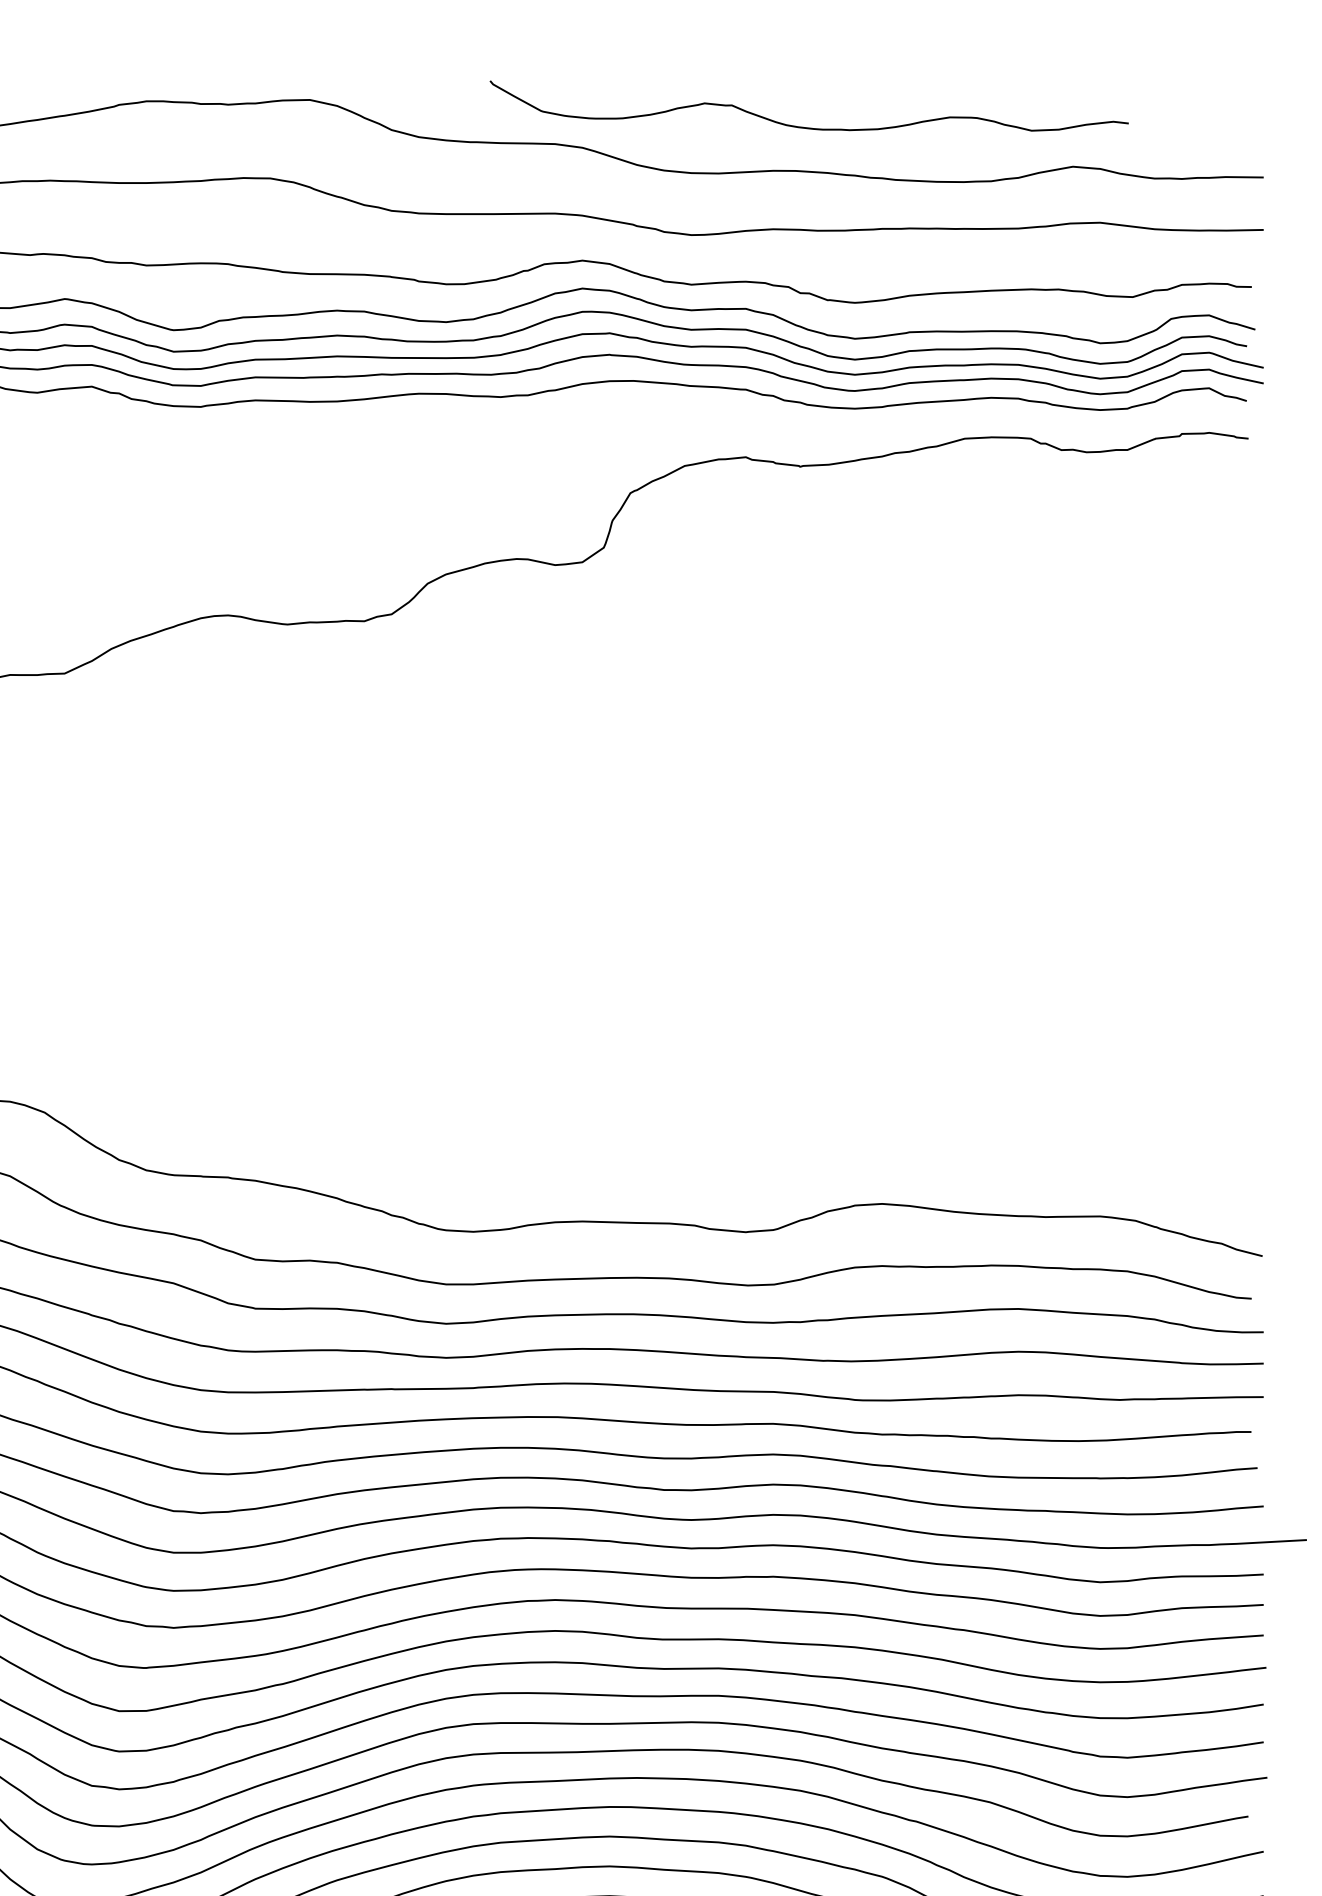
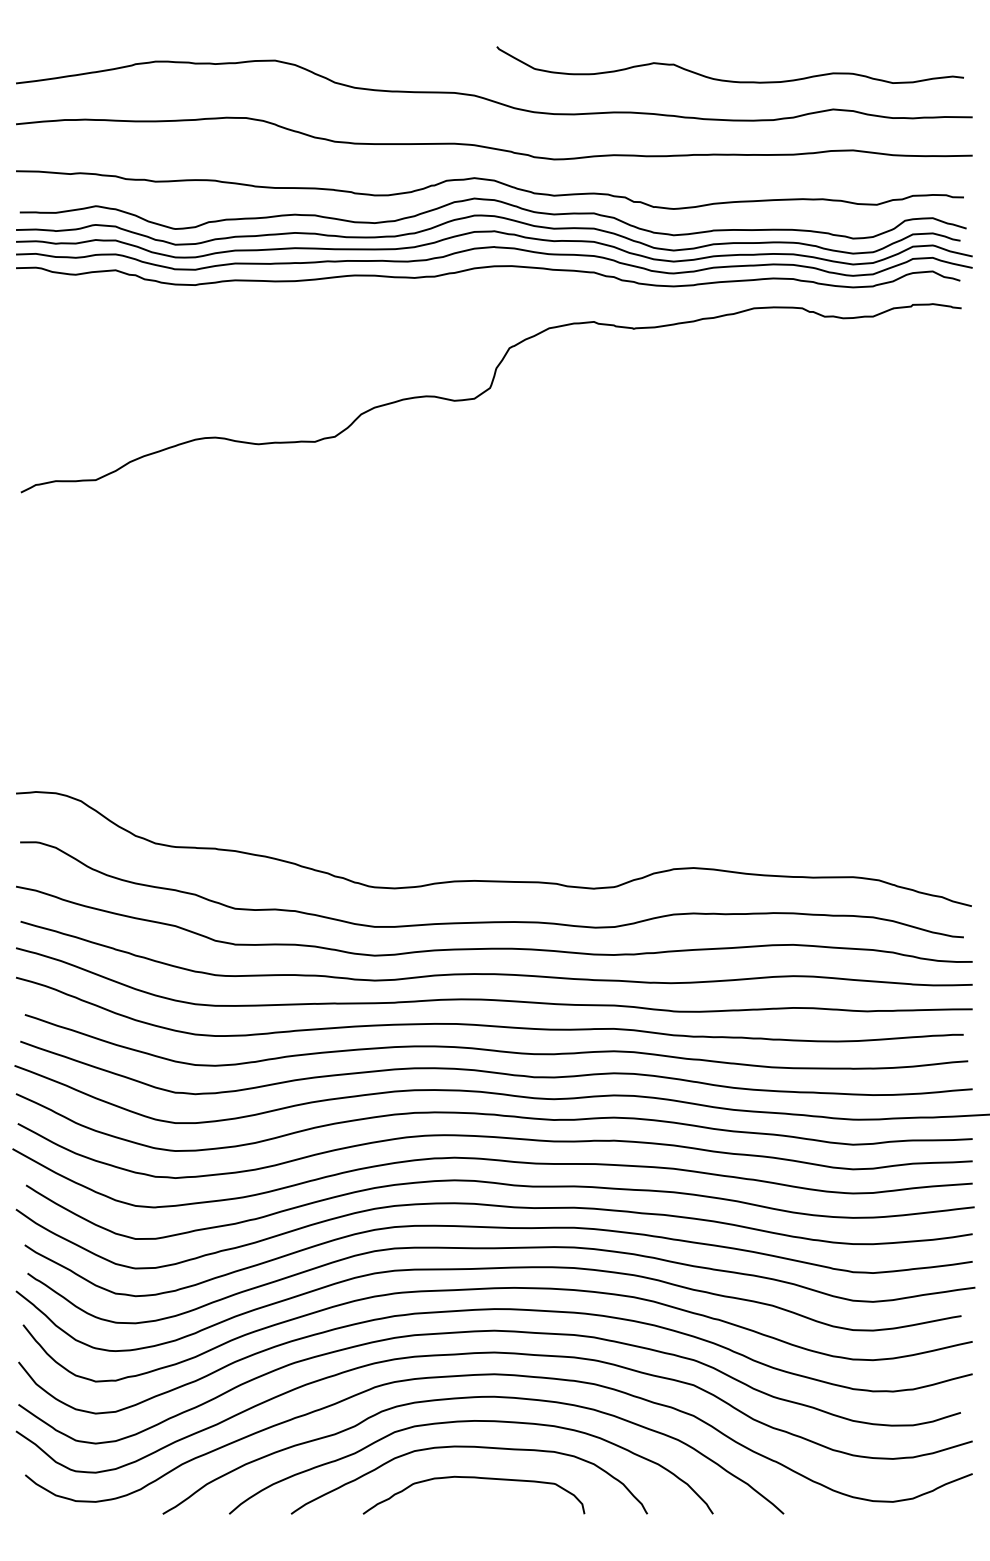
curve: (801, 125) -> (724, 79), moved

